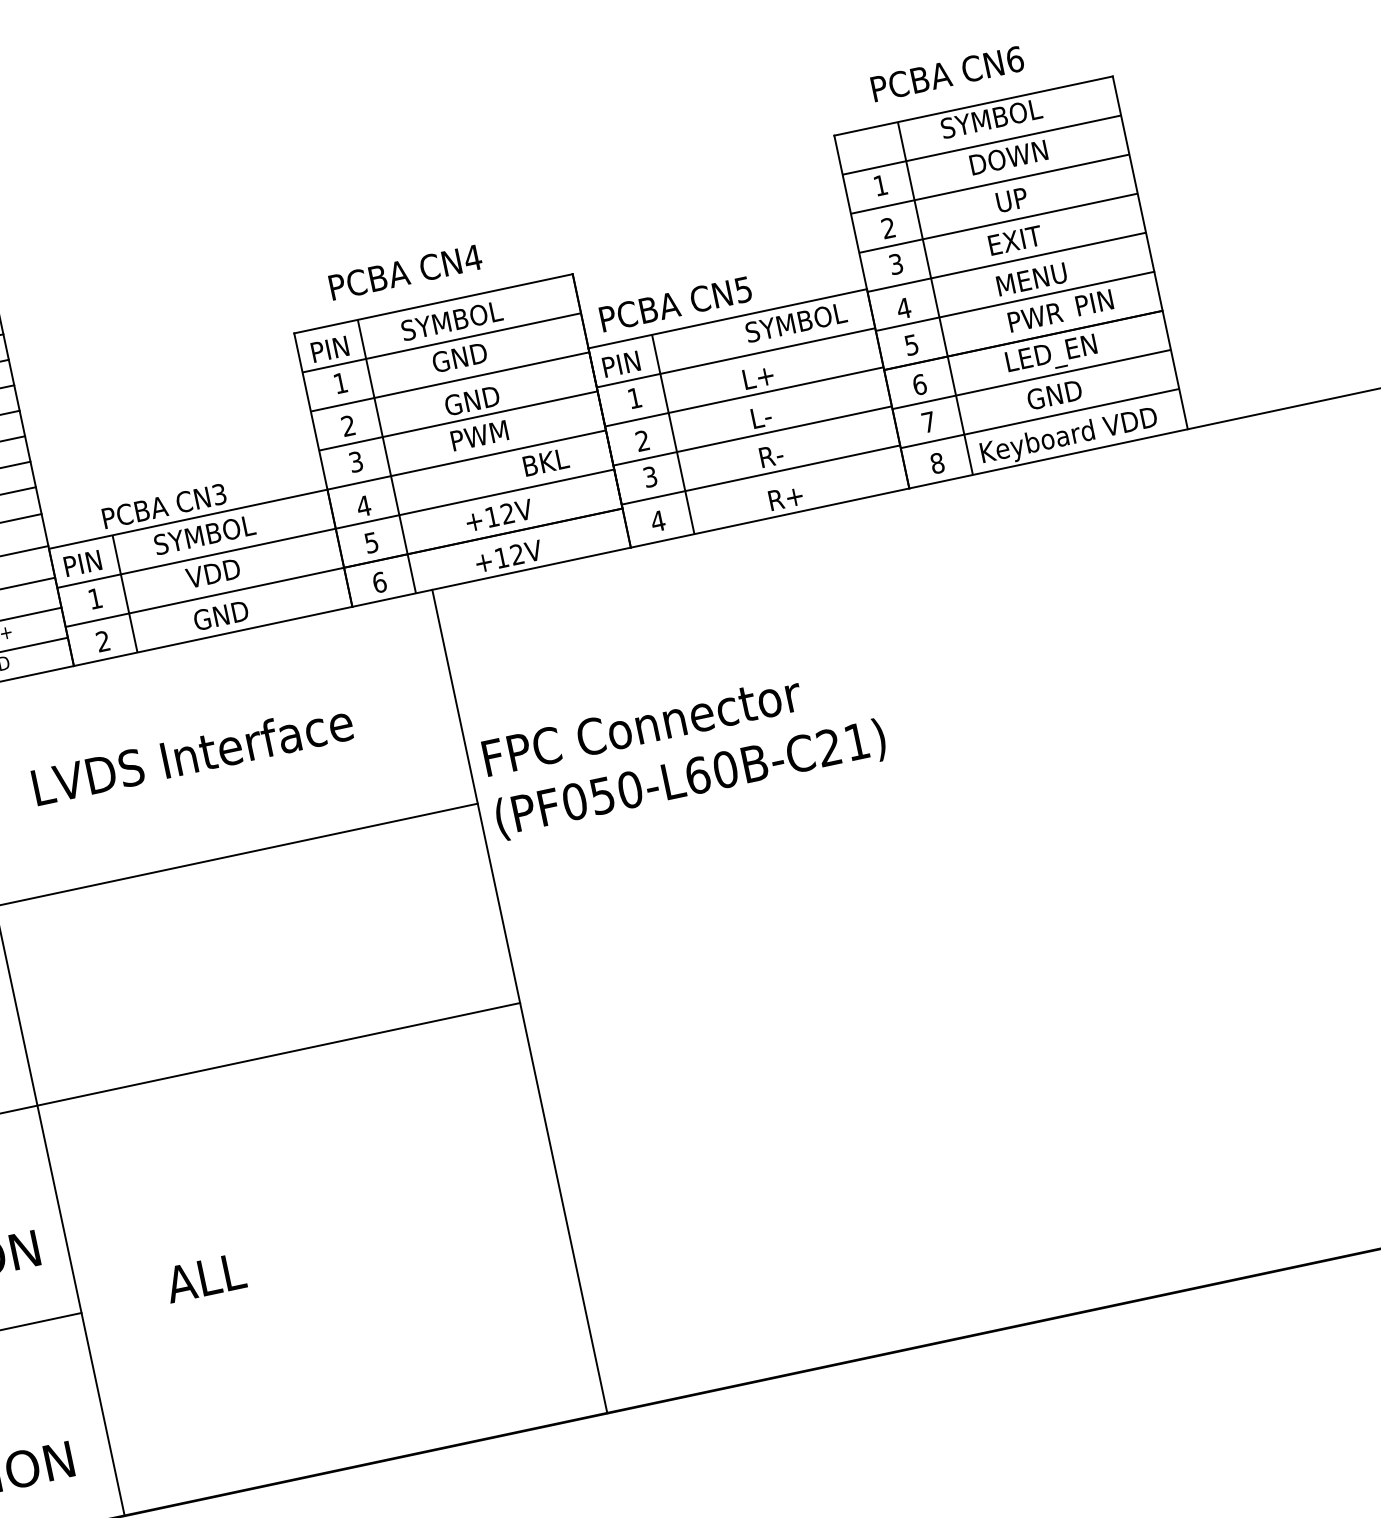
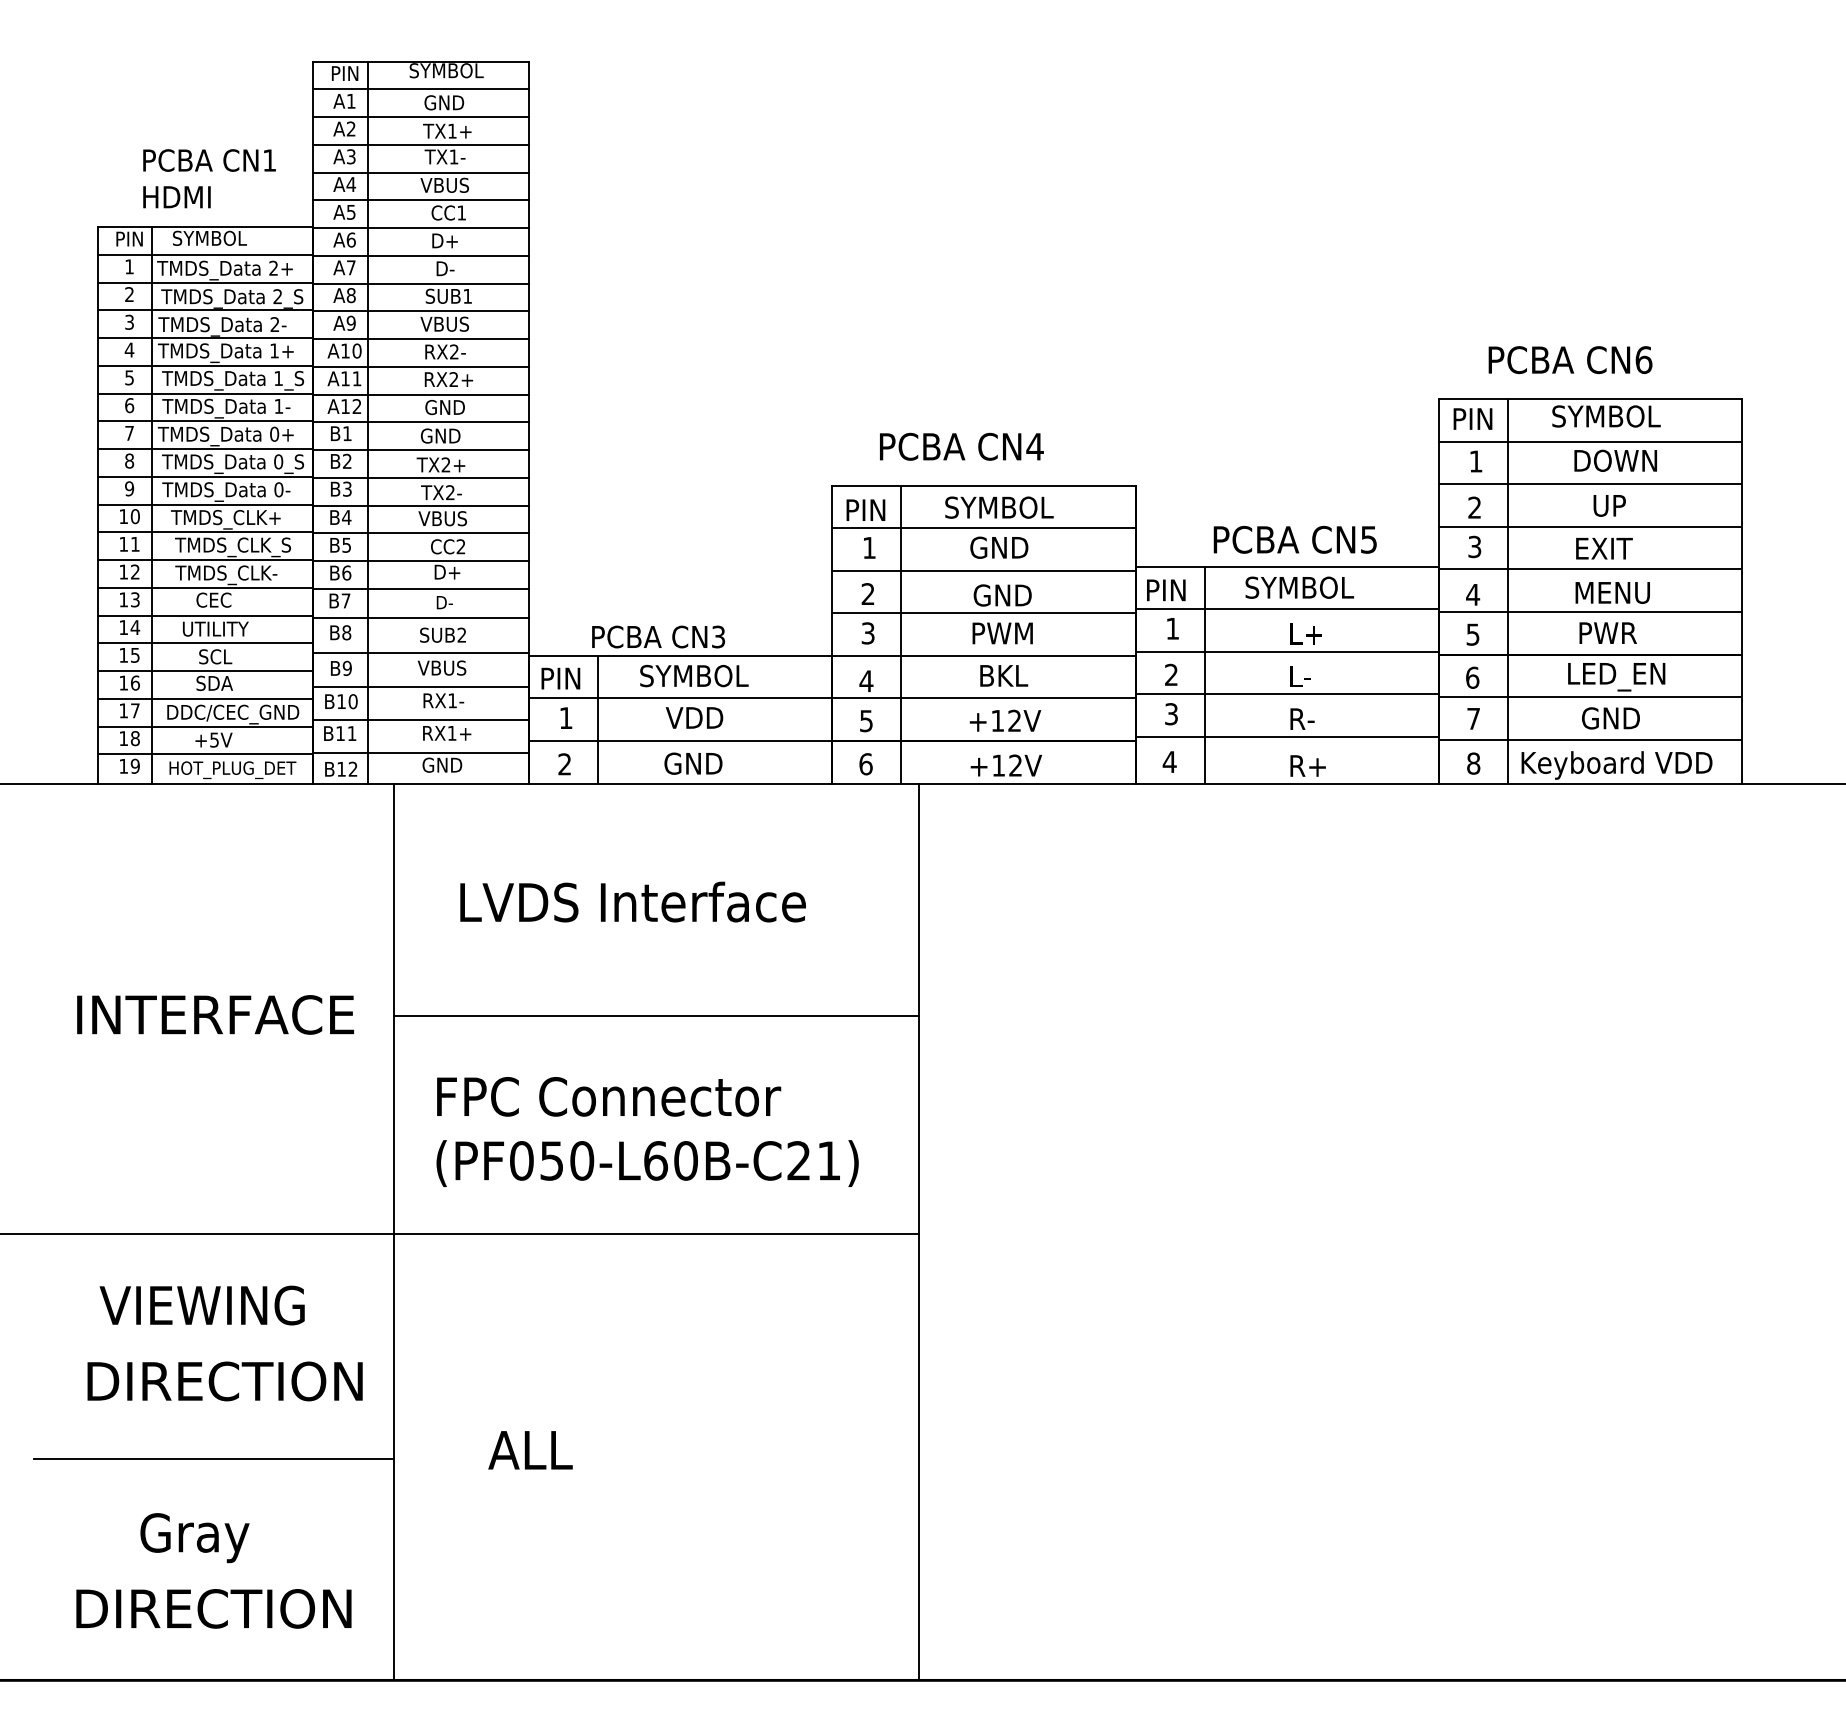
text: (1094, 302) -> (1472, 418), moved
text: (675, 304) -> (1294, 539), moved
text: (796, 322) -> (1299, 587), moved
text: (546, 461) -> (1004, 675), moved
text: (684, 750) -> (647, 1131), moved

